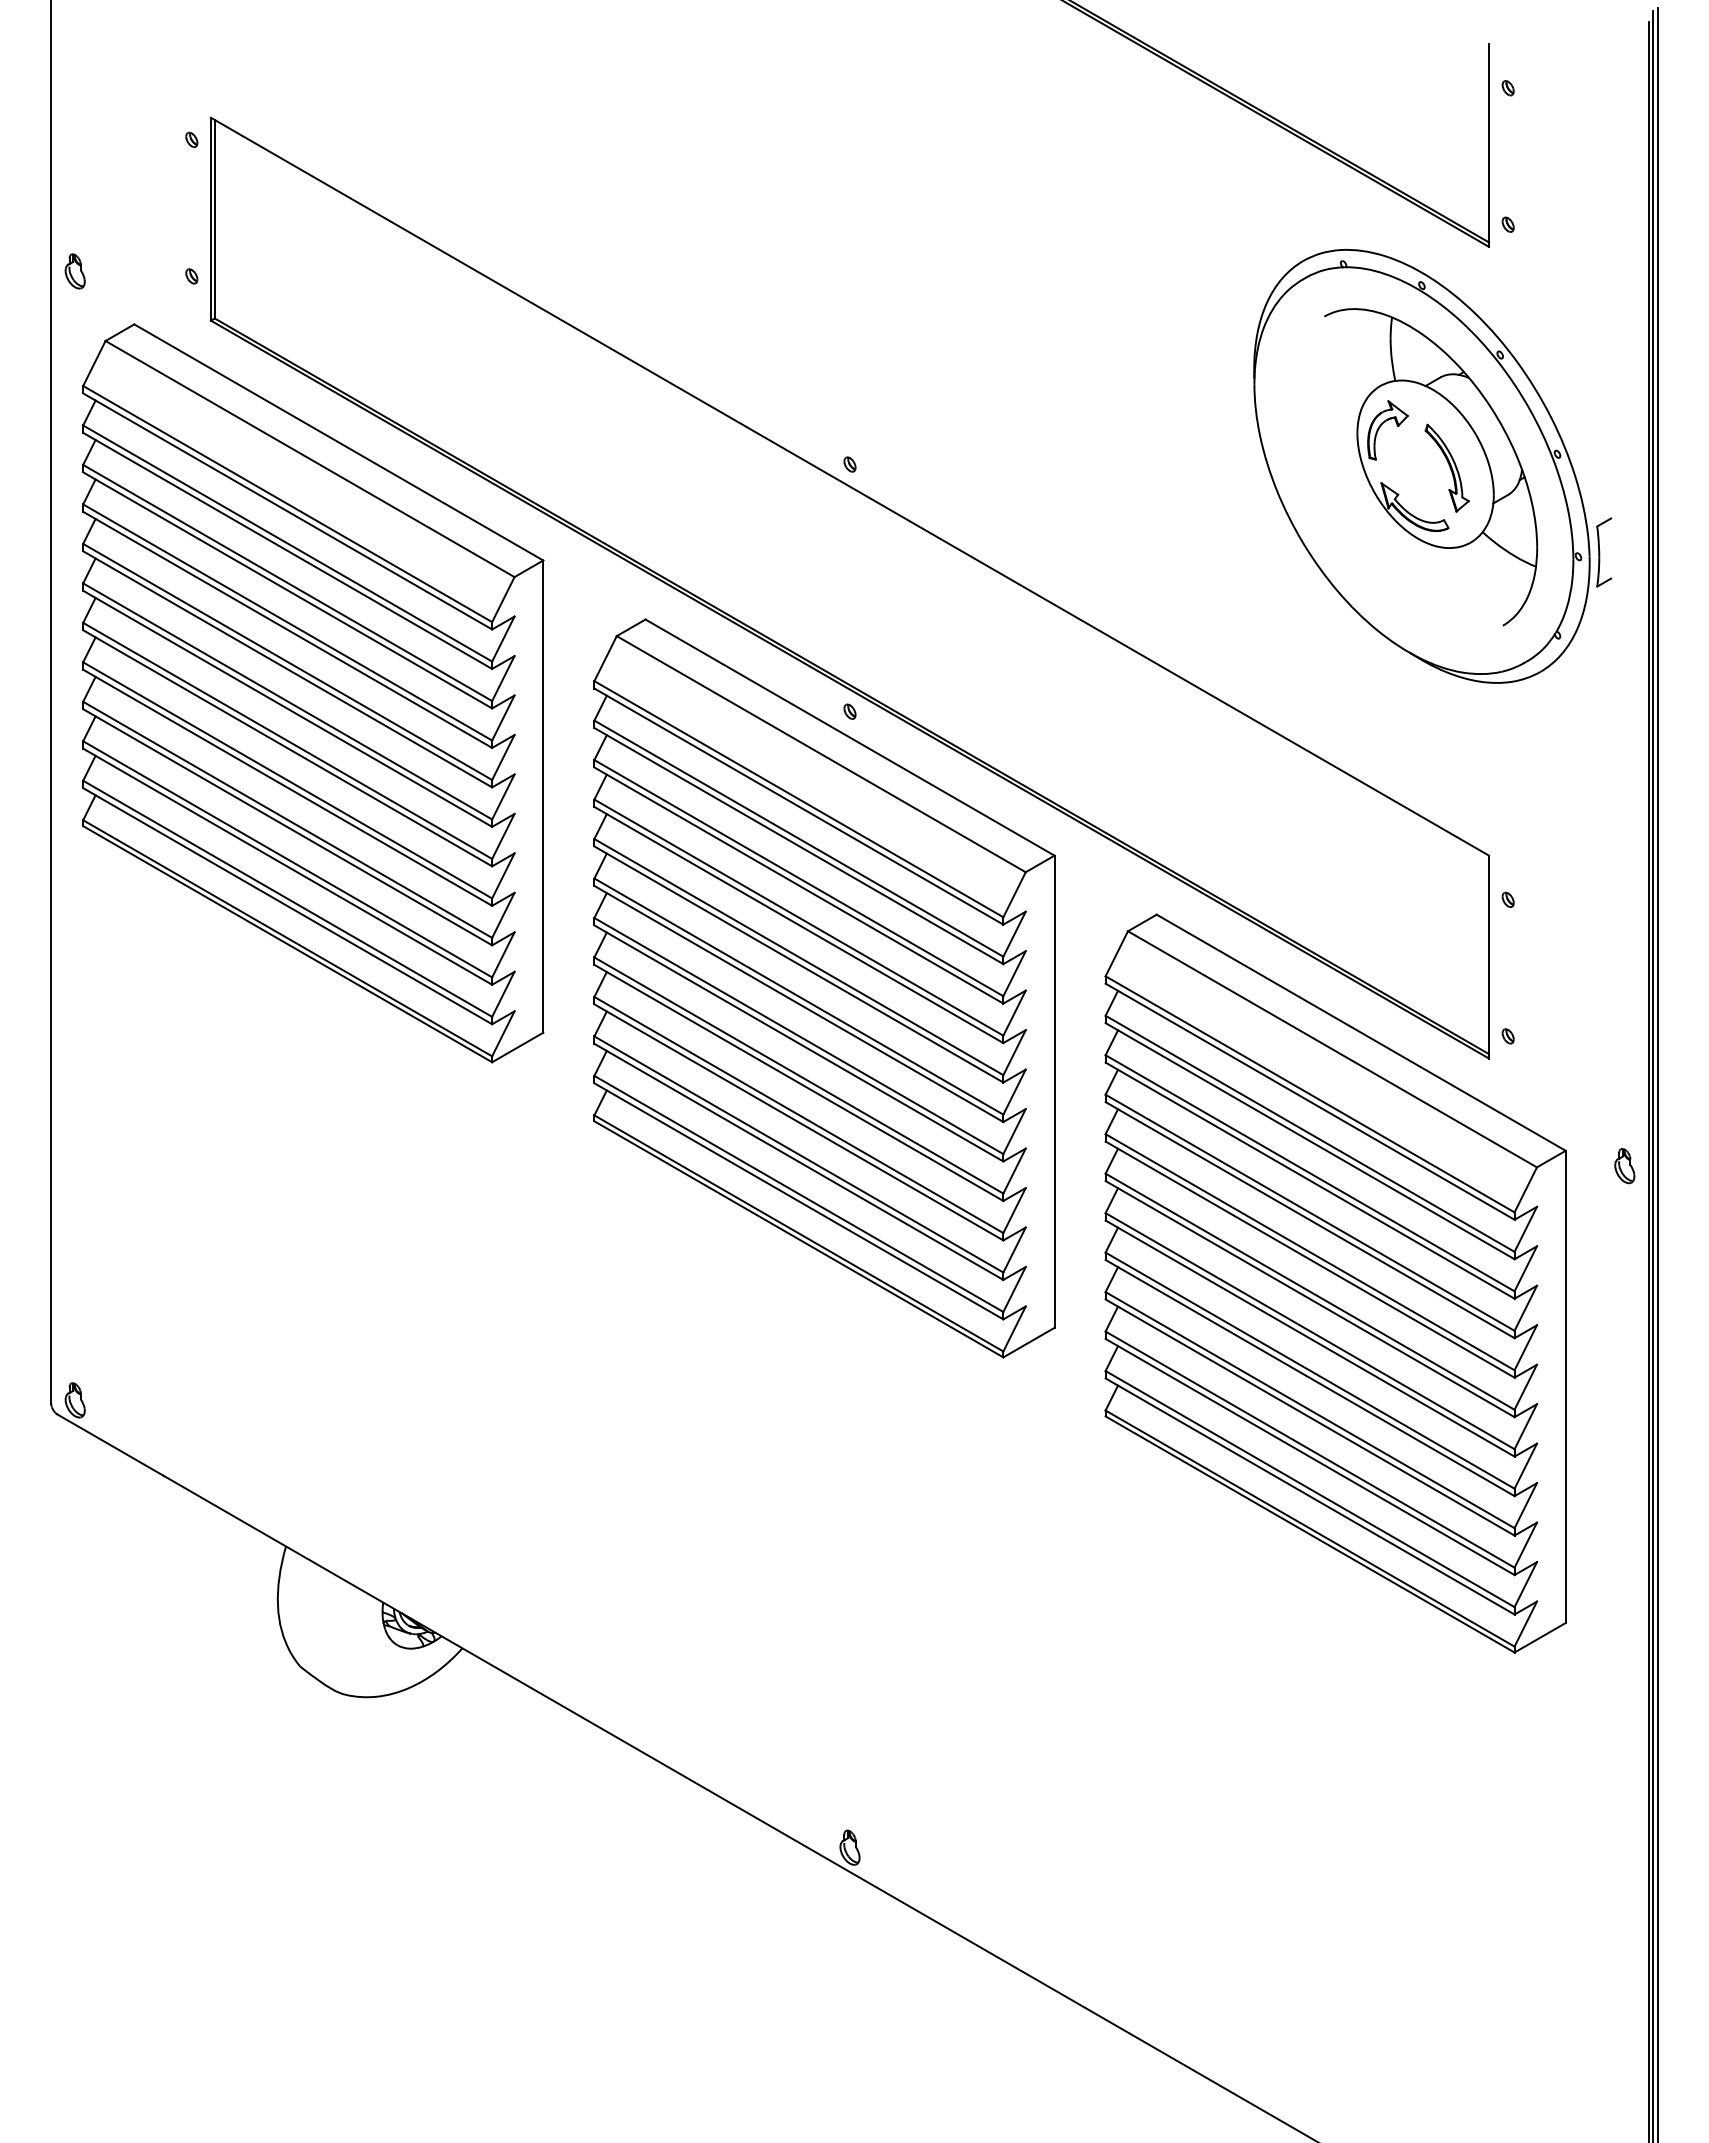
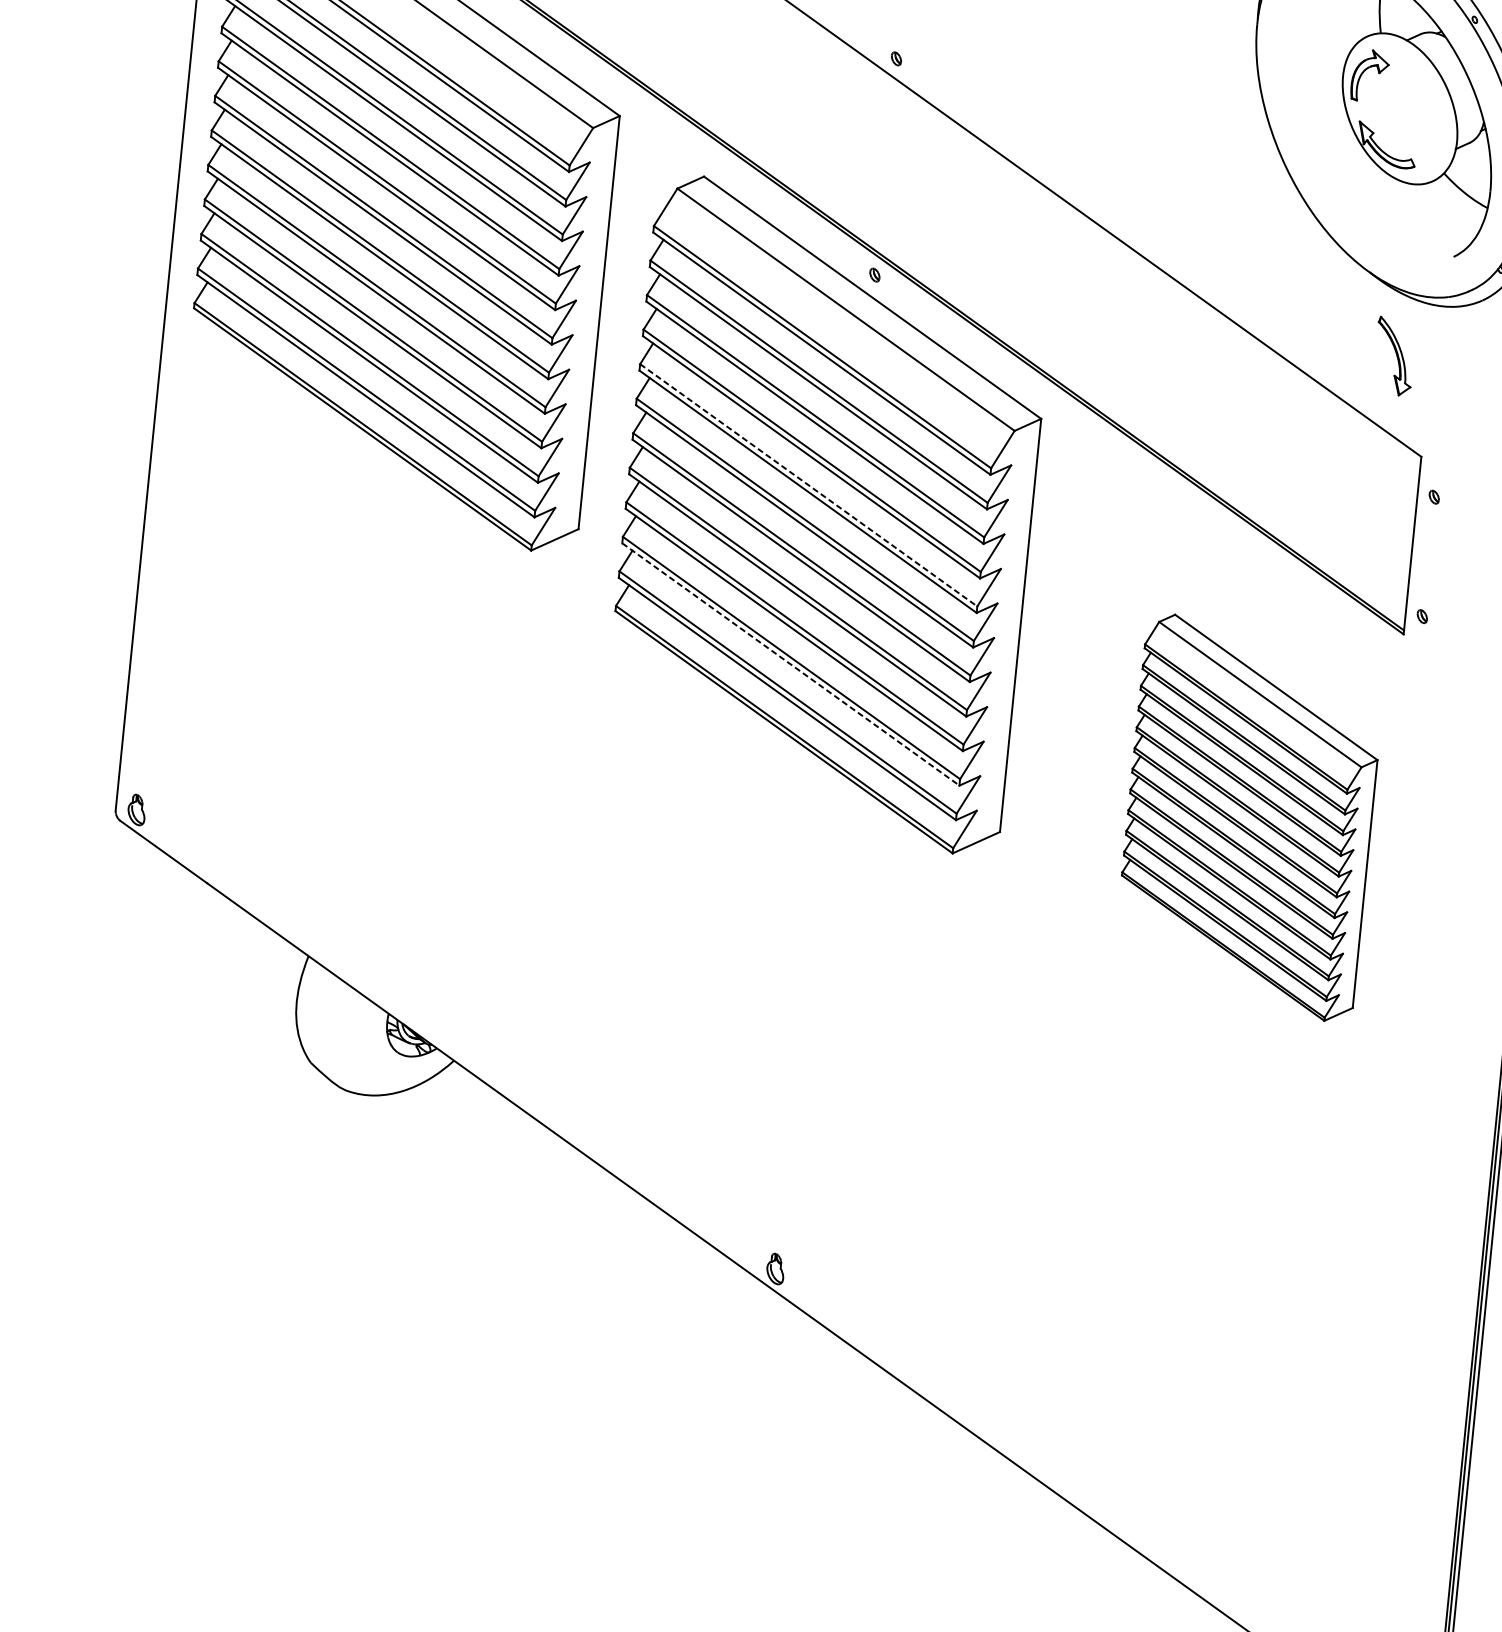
part: (1446, 467) -> (1393, 355), moved
line: (799, 957) -> (809, 485), solid -> dashed
line: (799, 1162) -> (791, 665), solid -> dashed
part: (1335, 1283) -> (1249, 817), size x0.6

